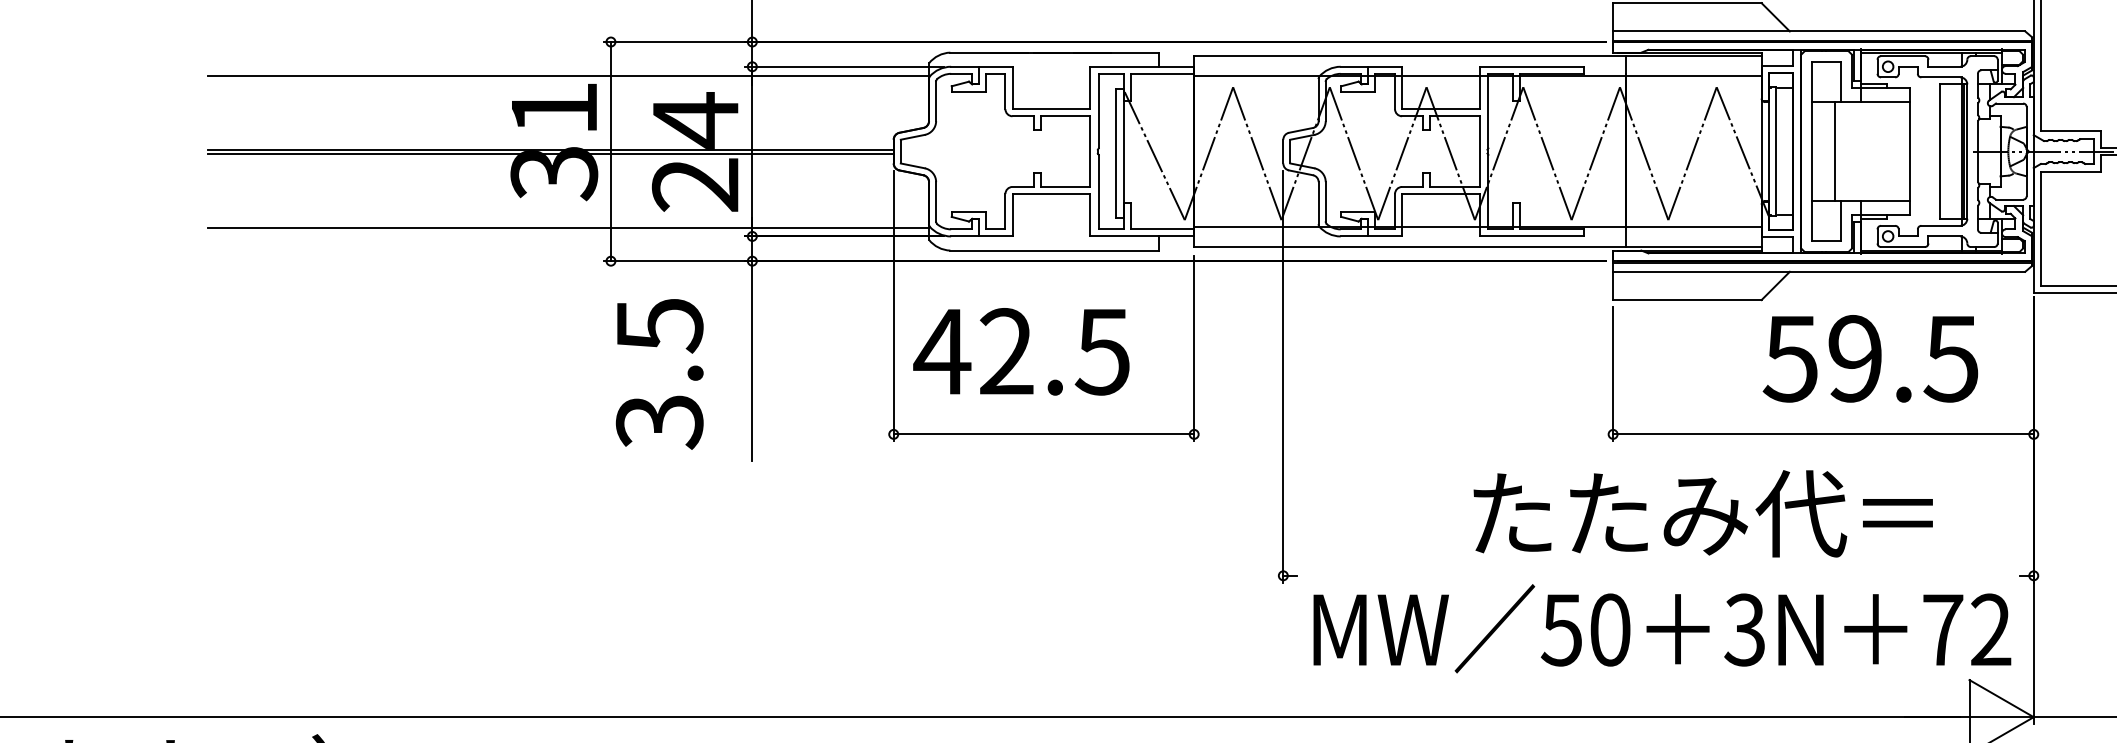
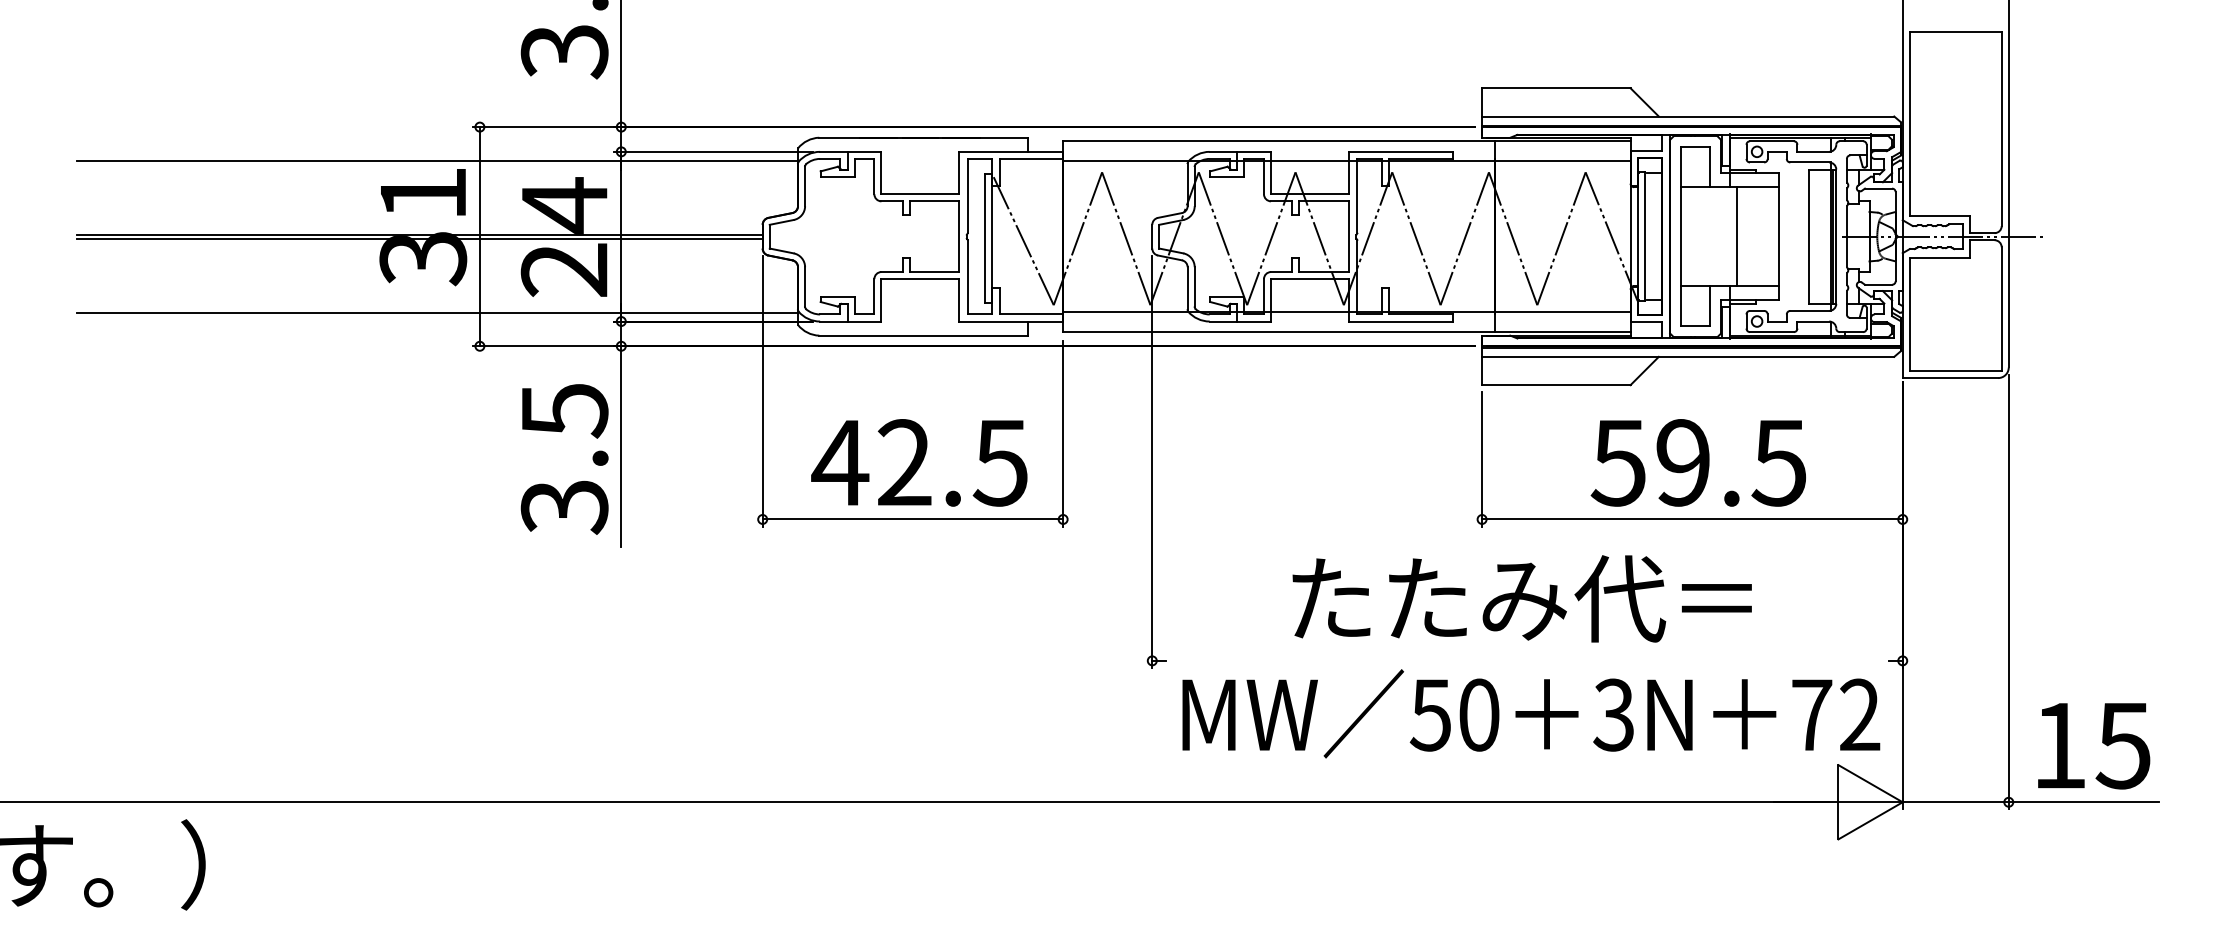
line: (1834, 151) -> (1736, 236), moved
text: (1021, 351) -> (919, 462), moved
text: (1869, 358) -> (1697, 462), moved
text: (659, 374) -> (564, 459), moved
text: (1702, 513) -> (1521, 598), moved

